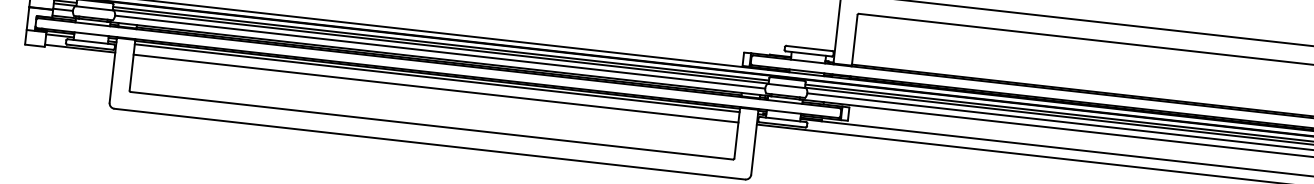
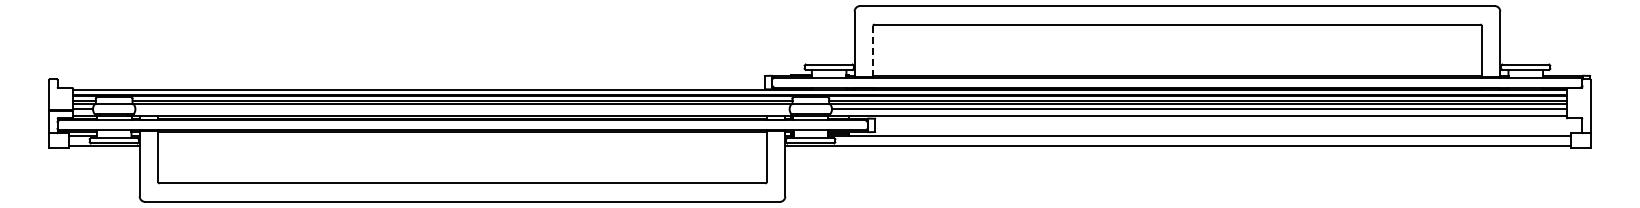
line: (855, 40) -> (873, 51), solid -> dashed
line: (440, 52) -> (462, 109), removed
line: (437, 78) -> (462, 135), removed
line: (435, 89) -> (462, 146), removed

